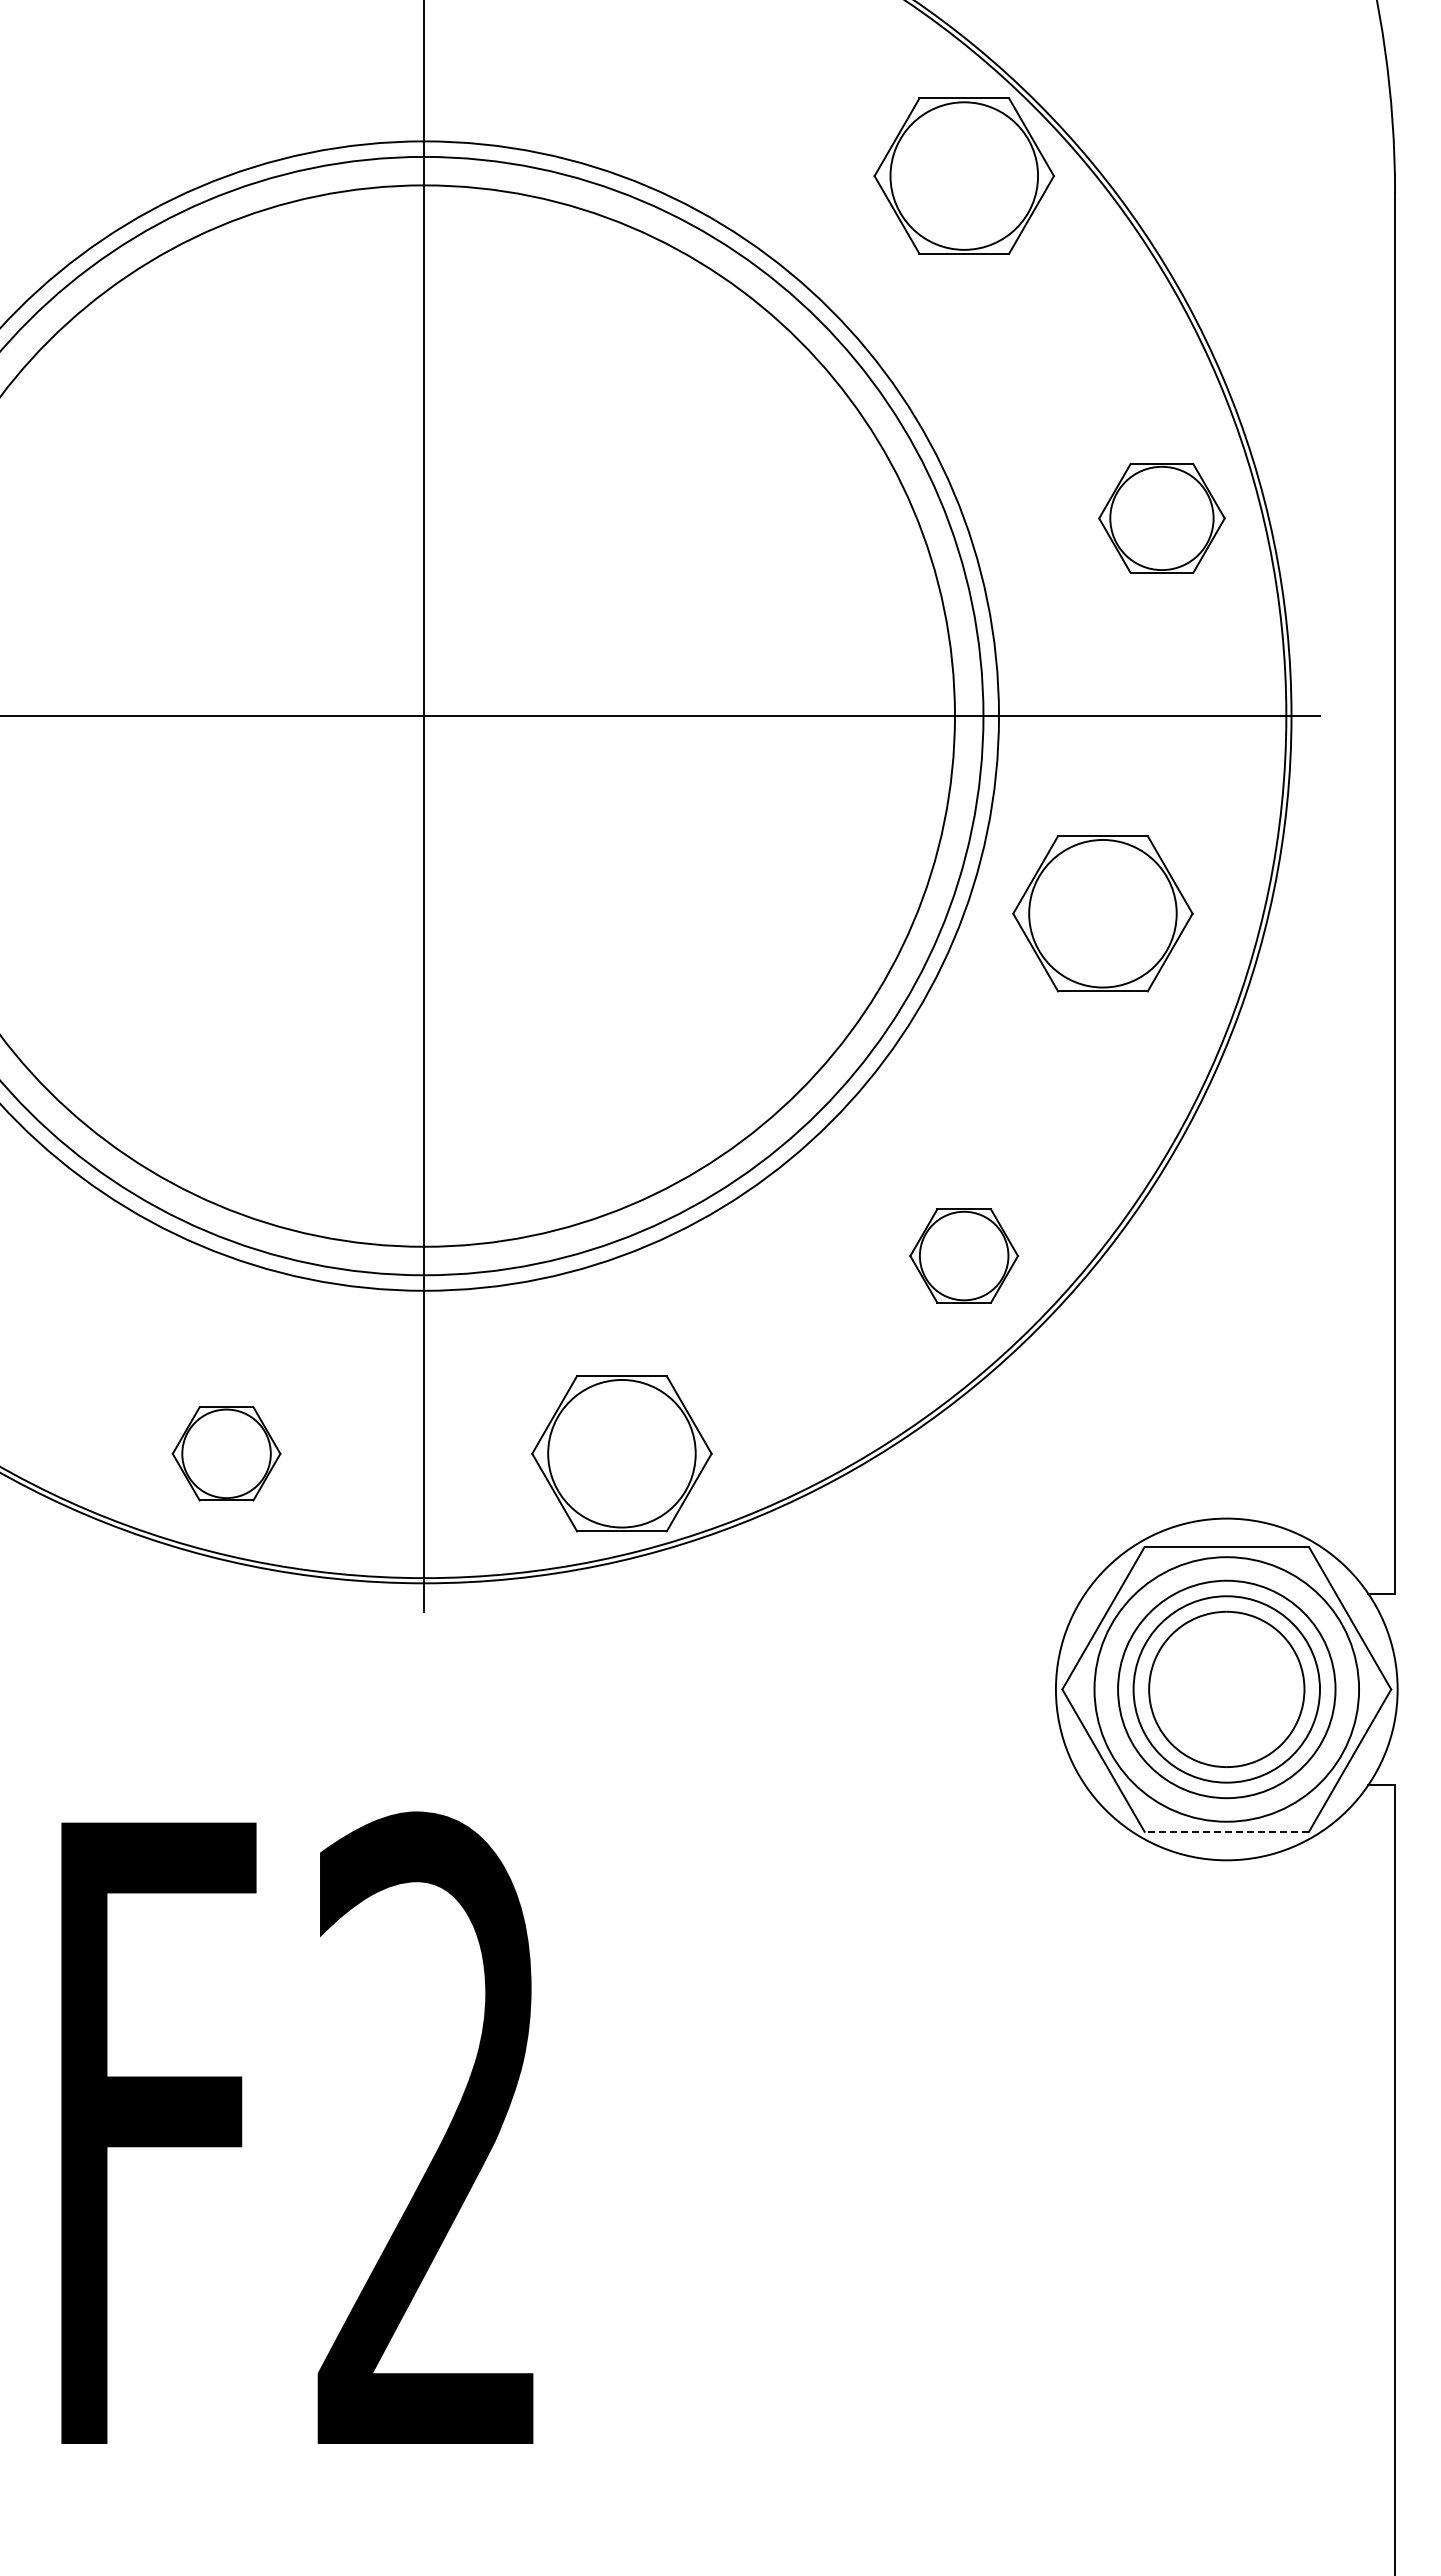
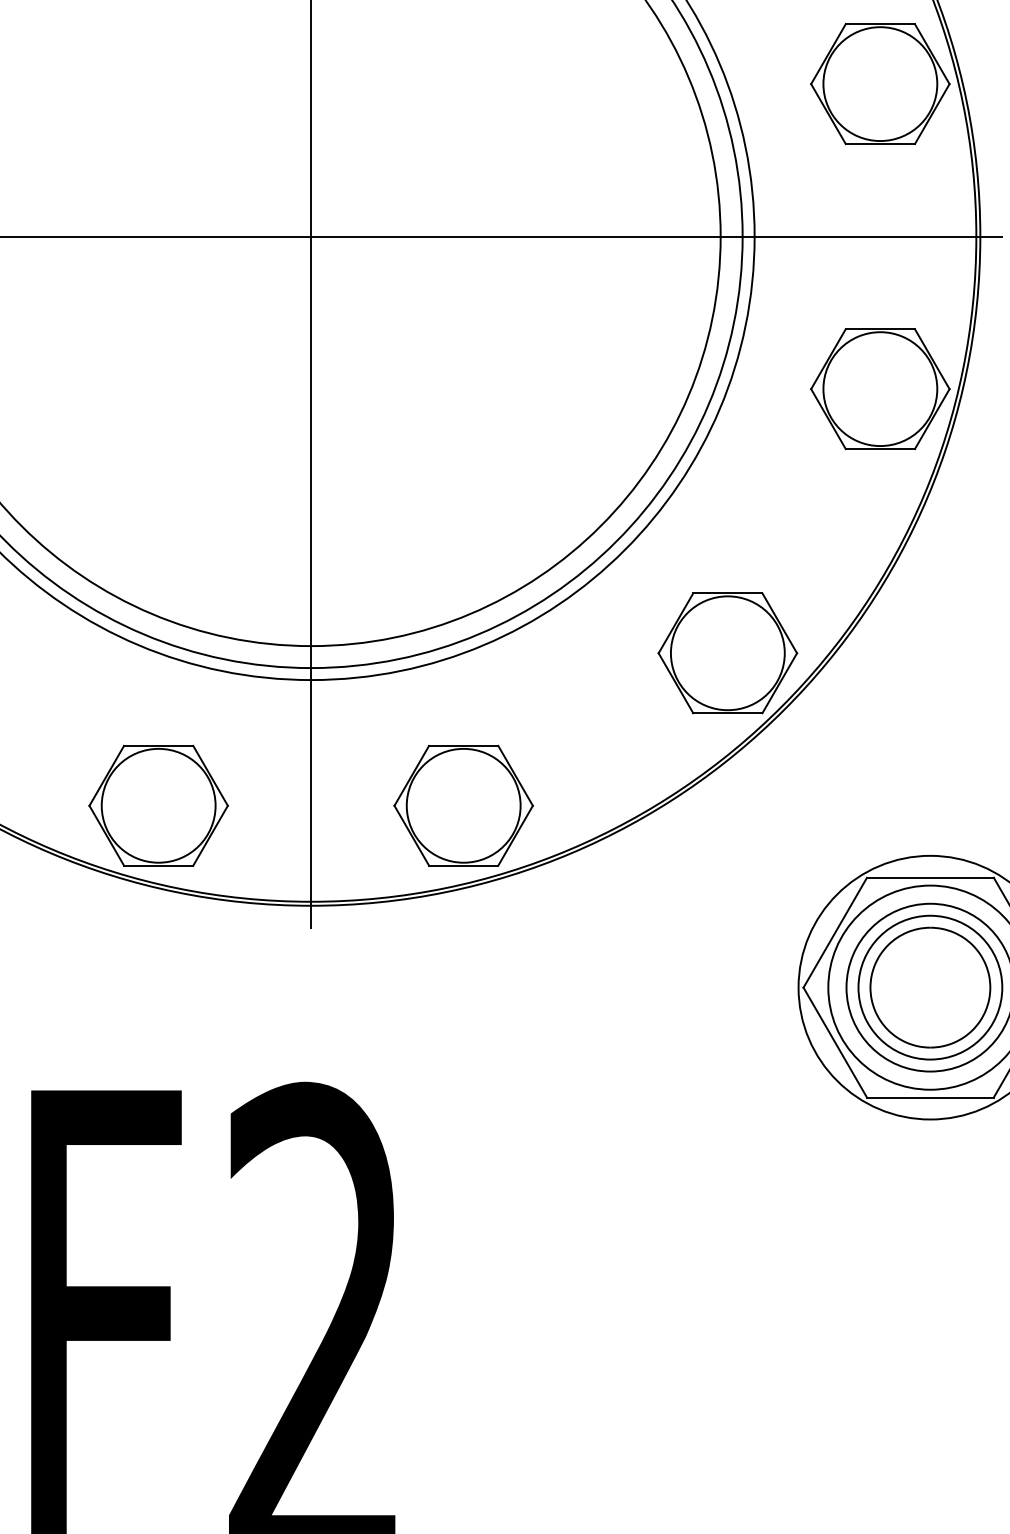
part: (1161, 518) -> (880, 84), size x1.43
part: (1102, 913) -> (880, 388), moved
part: (963, 1255) -> (727, 652), size x1.67
part: (226, 1453) -> (158, 805), size x1.67
line: (1226, 1831) -> (930, 1097), dashed -> solid

